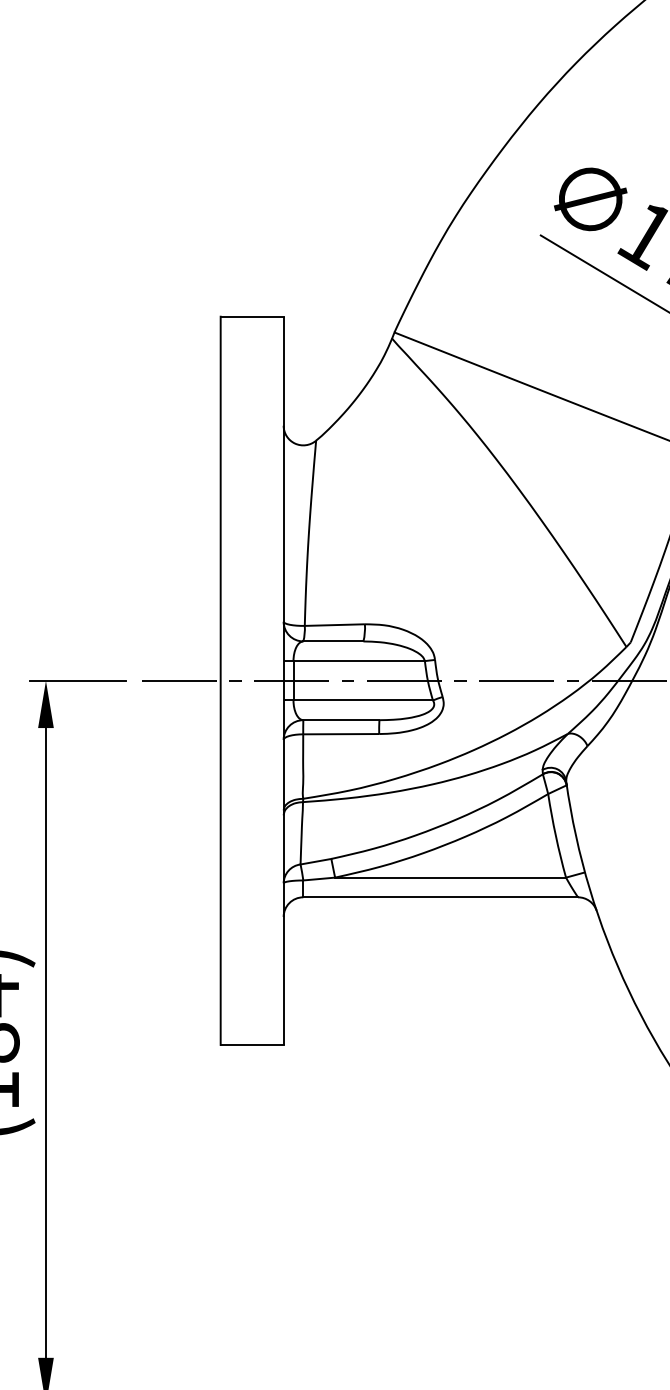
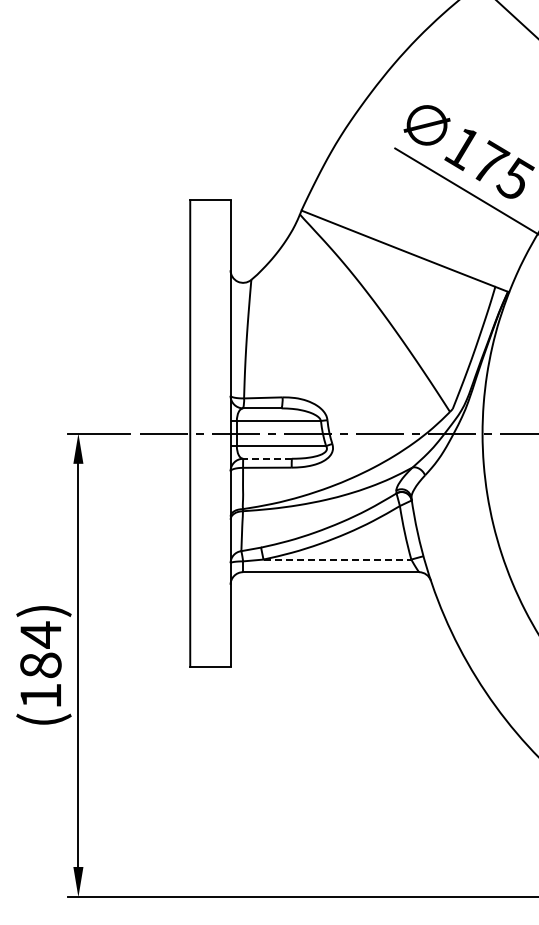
line: (341, 719) -> (267, 458), solid -> dashed
line: (450, 877) -> (337, 559), solid -> dashed

